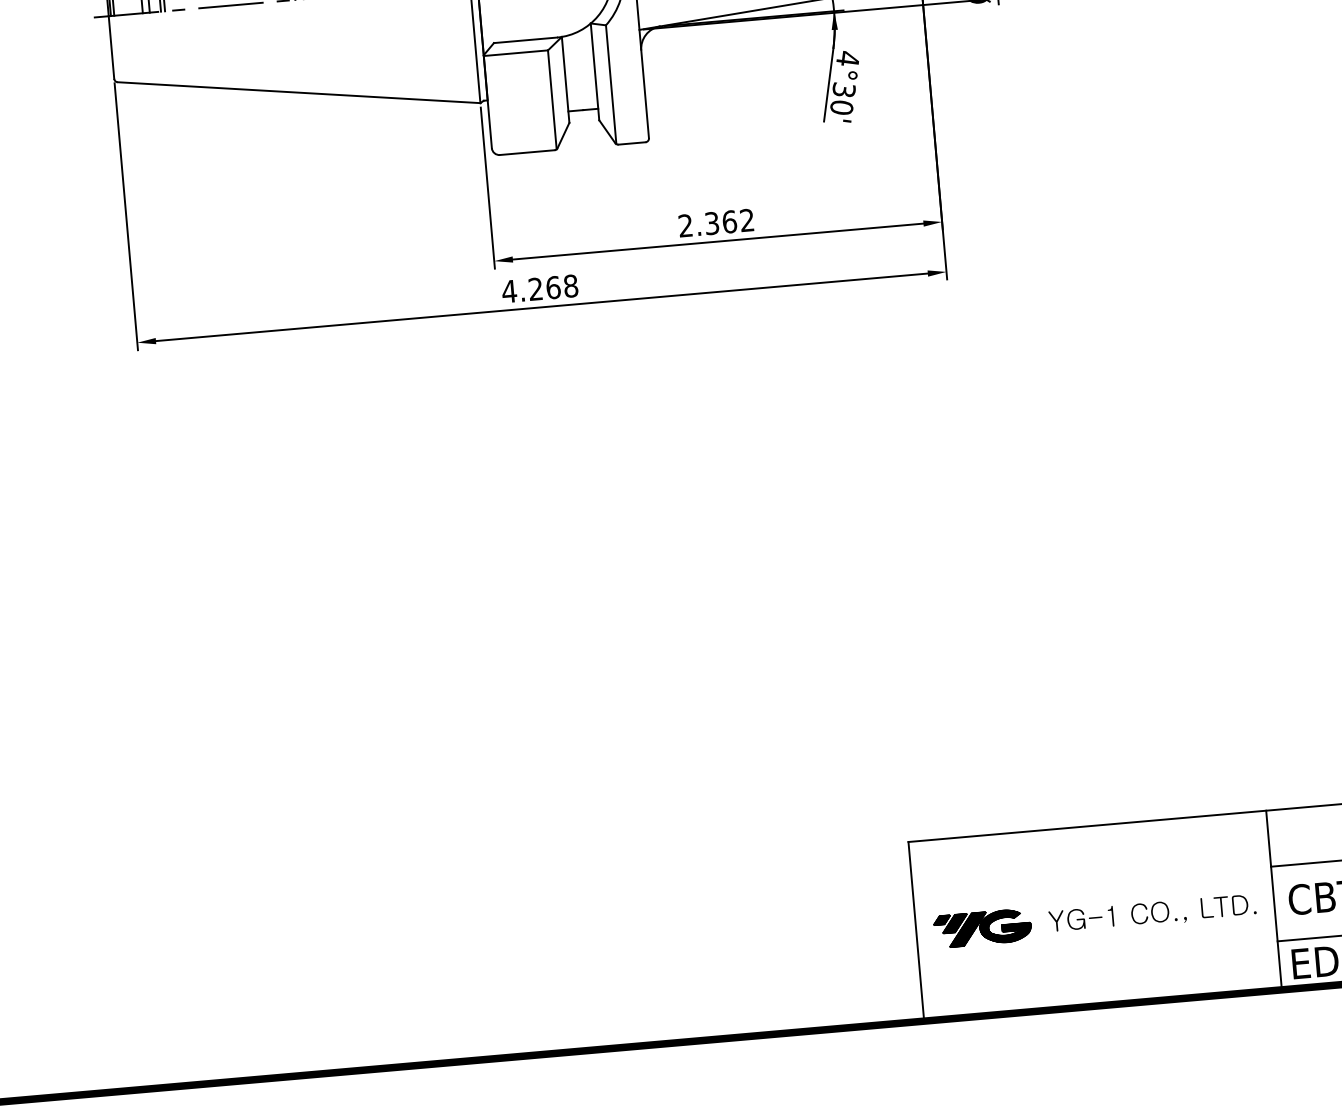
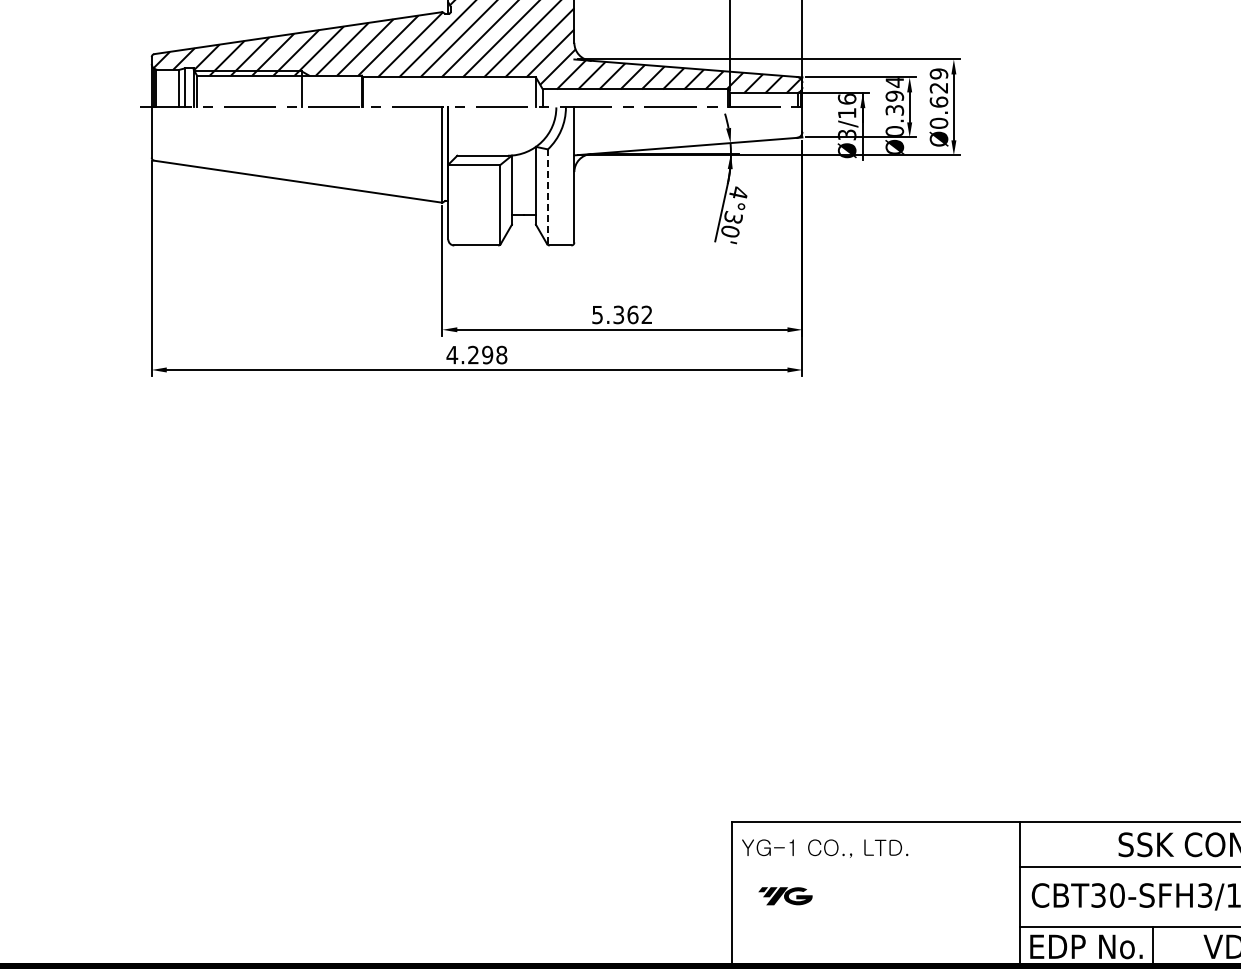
line: (610, 85) -> (547, 197), solid -> dashed
text: (685, 225) -> (597, 314), 2.362 -> 5.362
text: (553, 286) -> (487, 354), 4.268 -> 4.298
text: (1153, 913) -> (825, 848), moved
part: (982, 927) -> (785, 895), size x0.7

